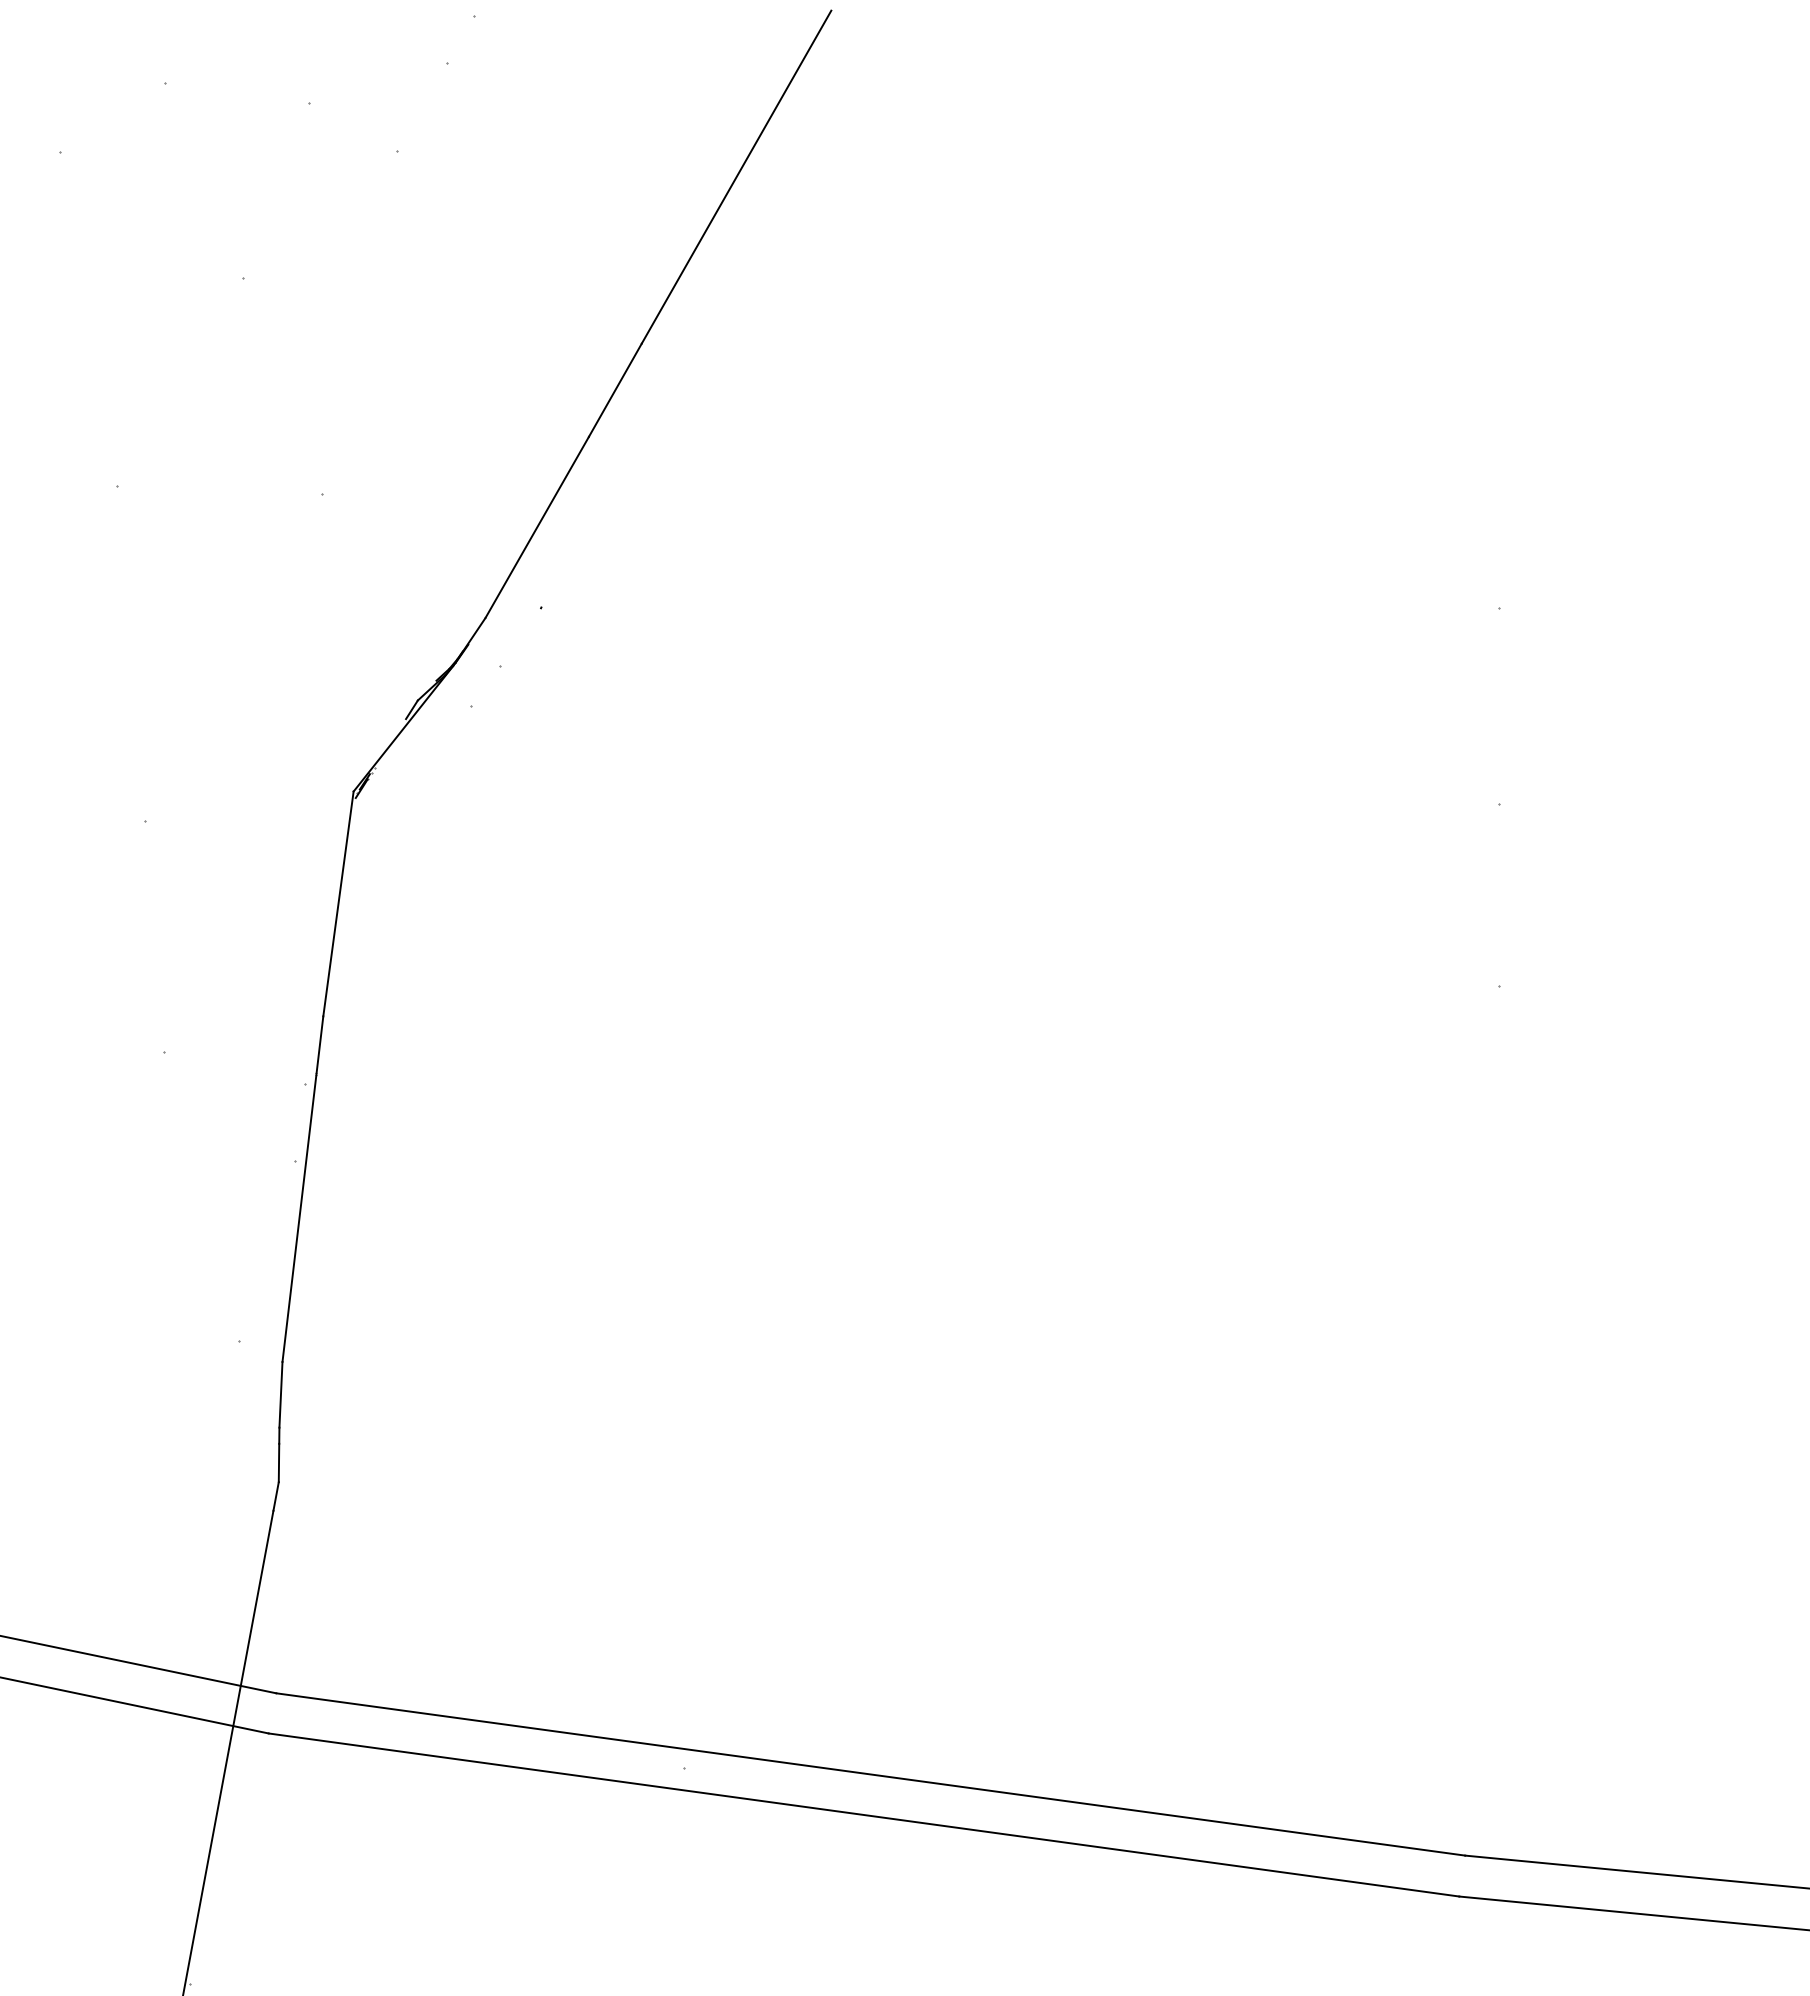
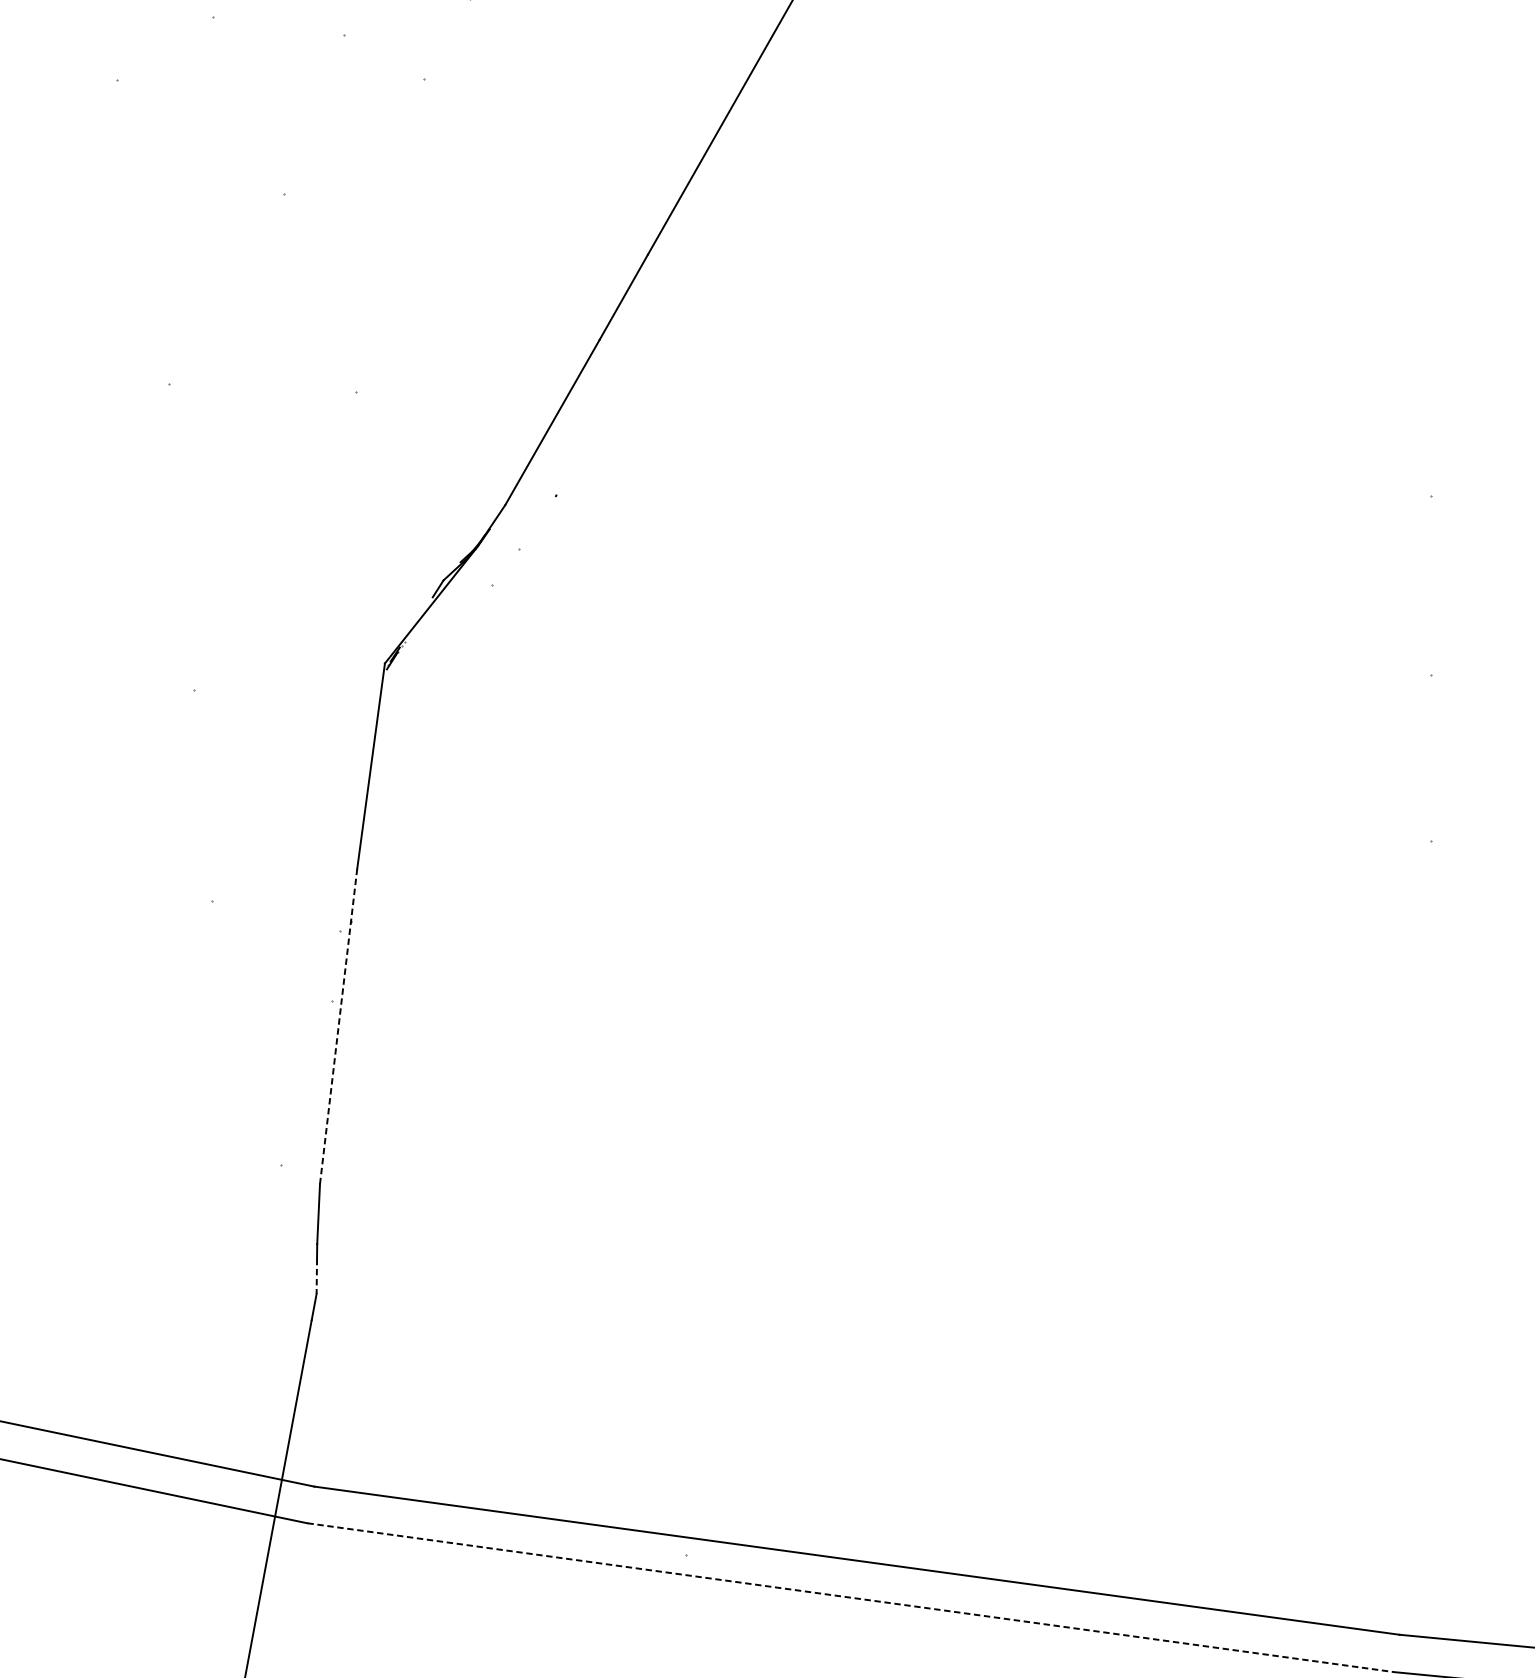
line: (302, 1189) -> (338, 1026), solid -> dashed
line: (279, 1463) -> (317, 1276), solid -> dashed
line: (864, 1815) -> (851, 1598), solid -> dashed

